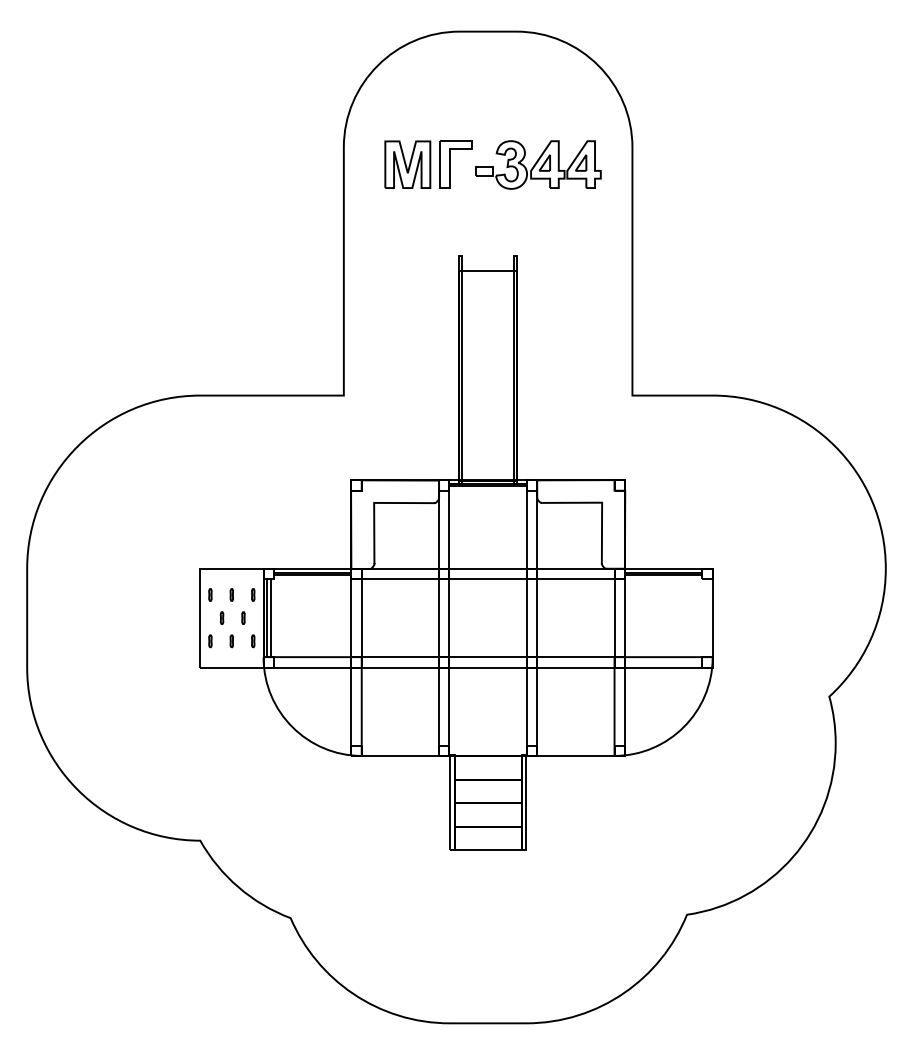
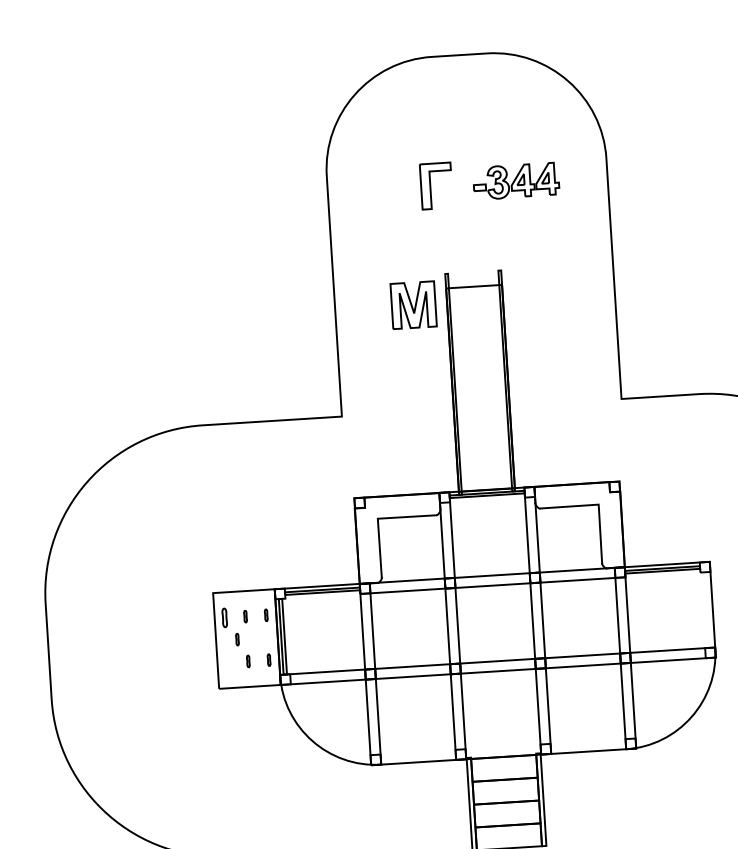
part: (407, 164) -> (413, 305), moved
part: (538, 164) -> (516, 180), size x0.7
part: (210, 594) -> (224, 617), size x1.6
part: (243, 617) -> (258, 637), removed
part: (210, 641) -> (227, 662), removed

